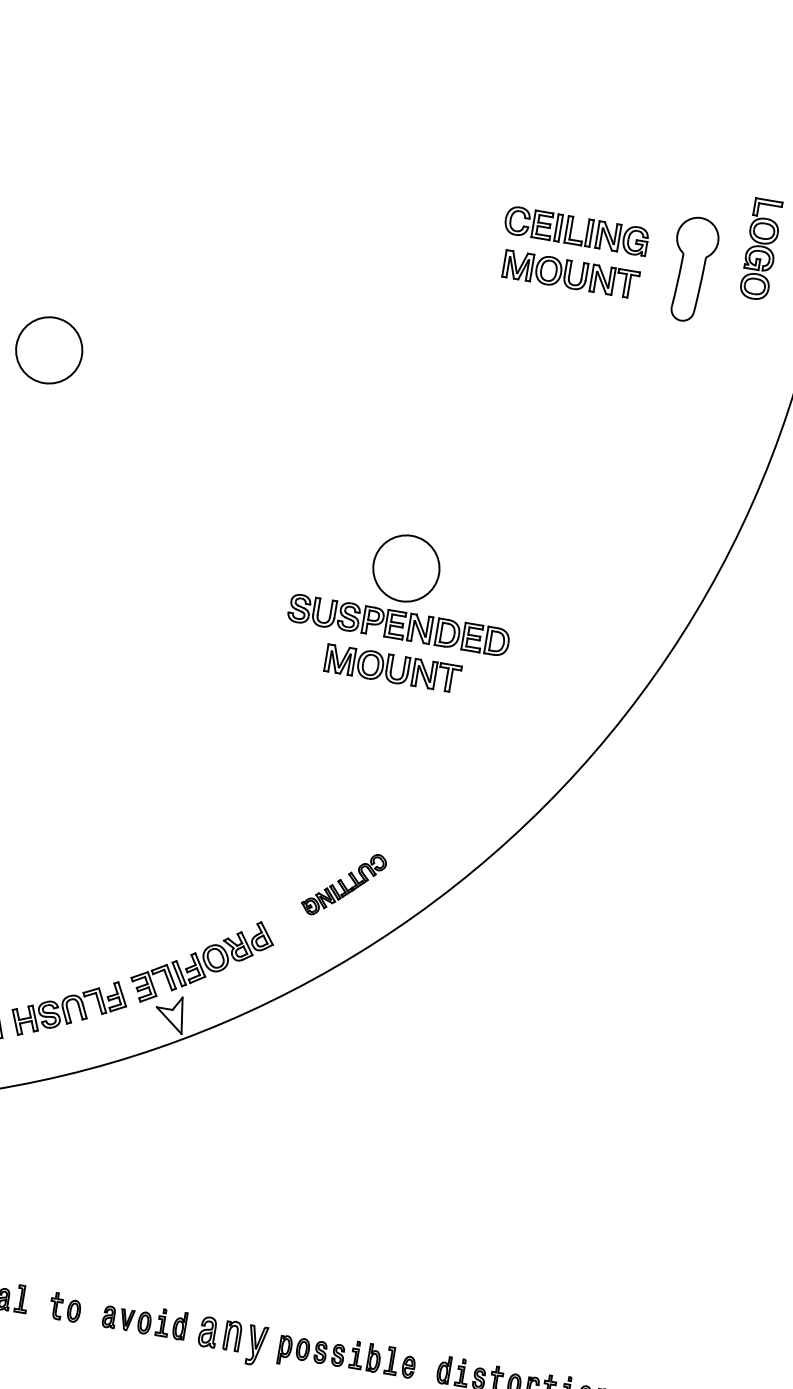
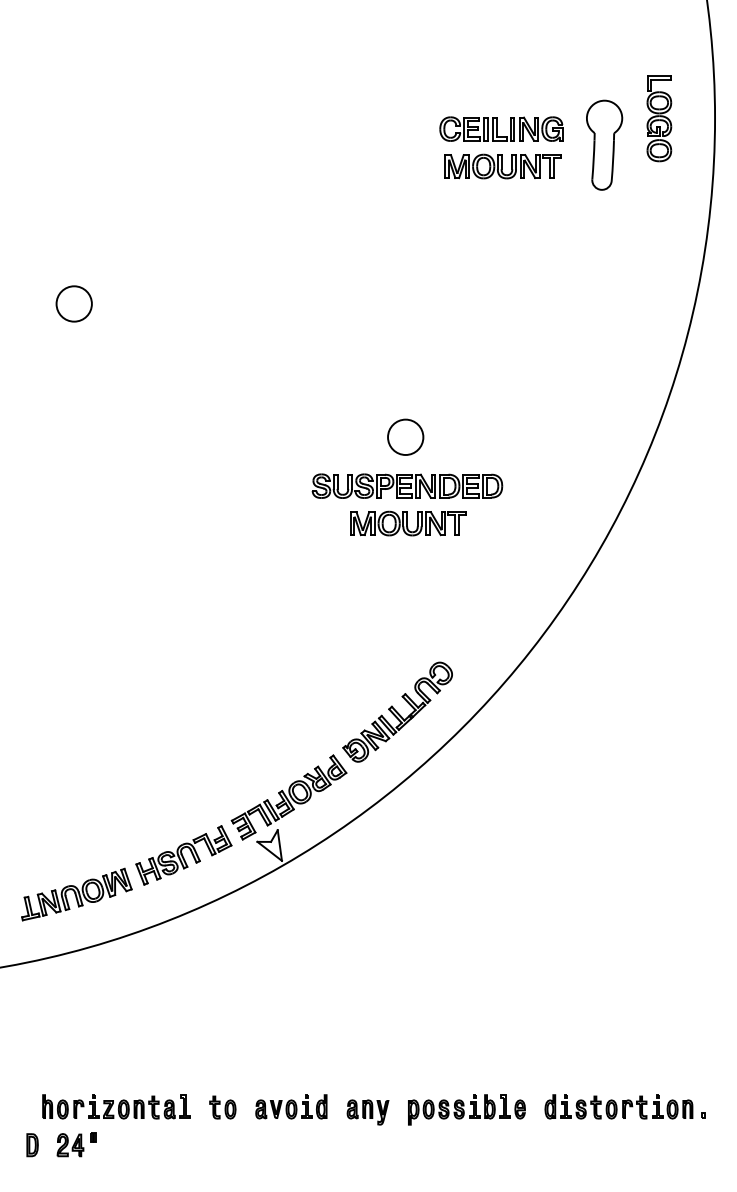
circle: (48, 349) -> (73, 303), size x0.62
circle: (406, 567) -> (405, 436), size x0.62
part: (343, 883) -> (397, 711), size x1.67
part: (231, 1341) -> (367, 1112), size x0.71

